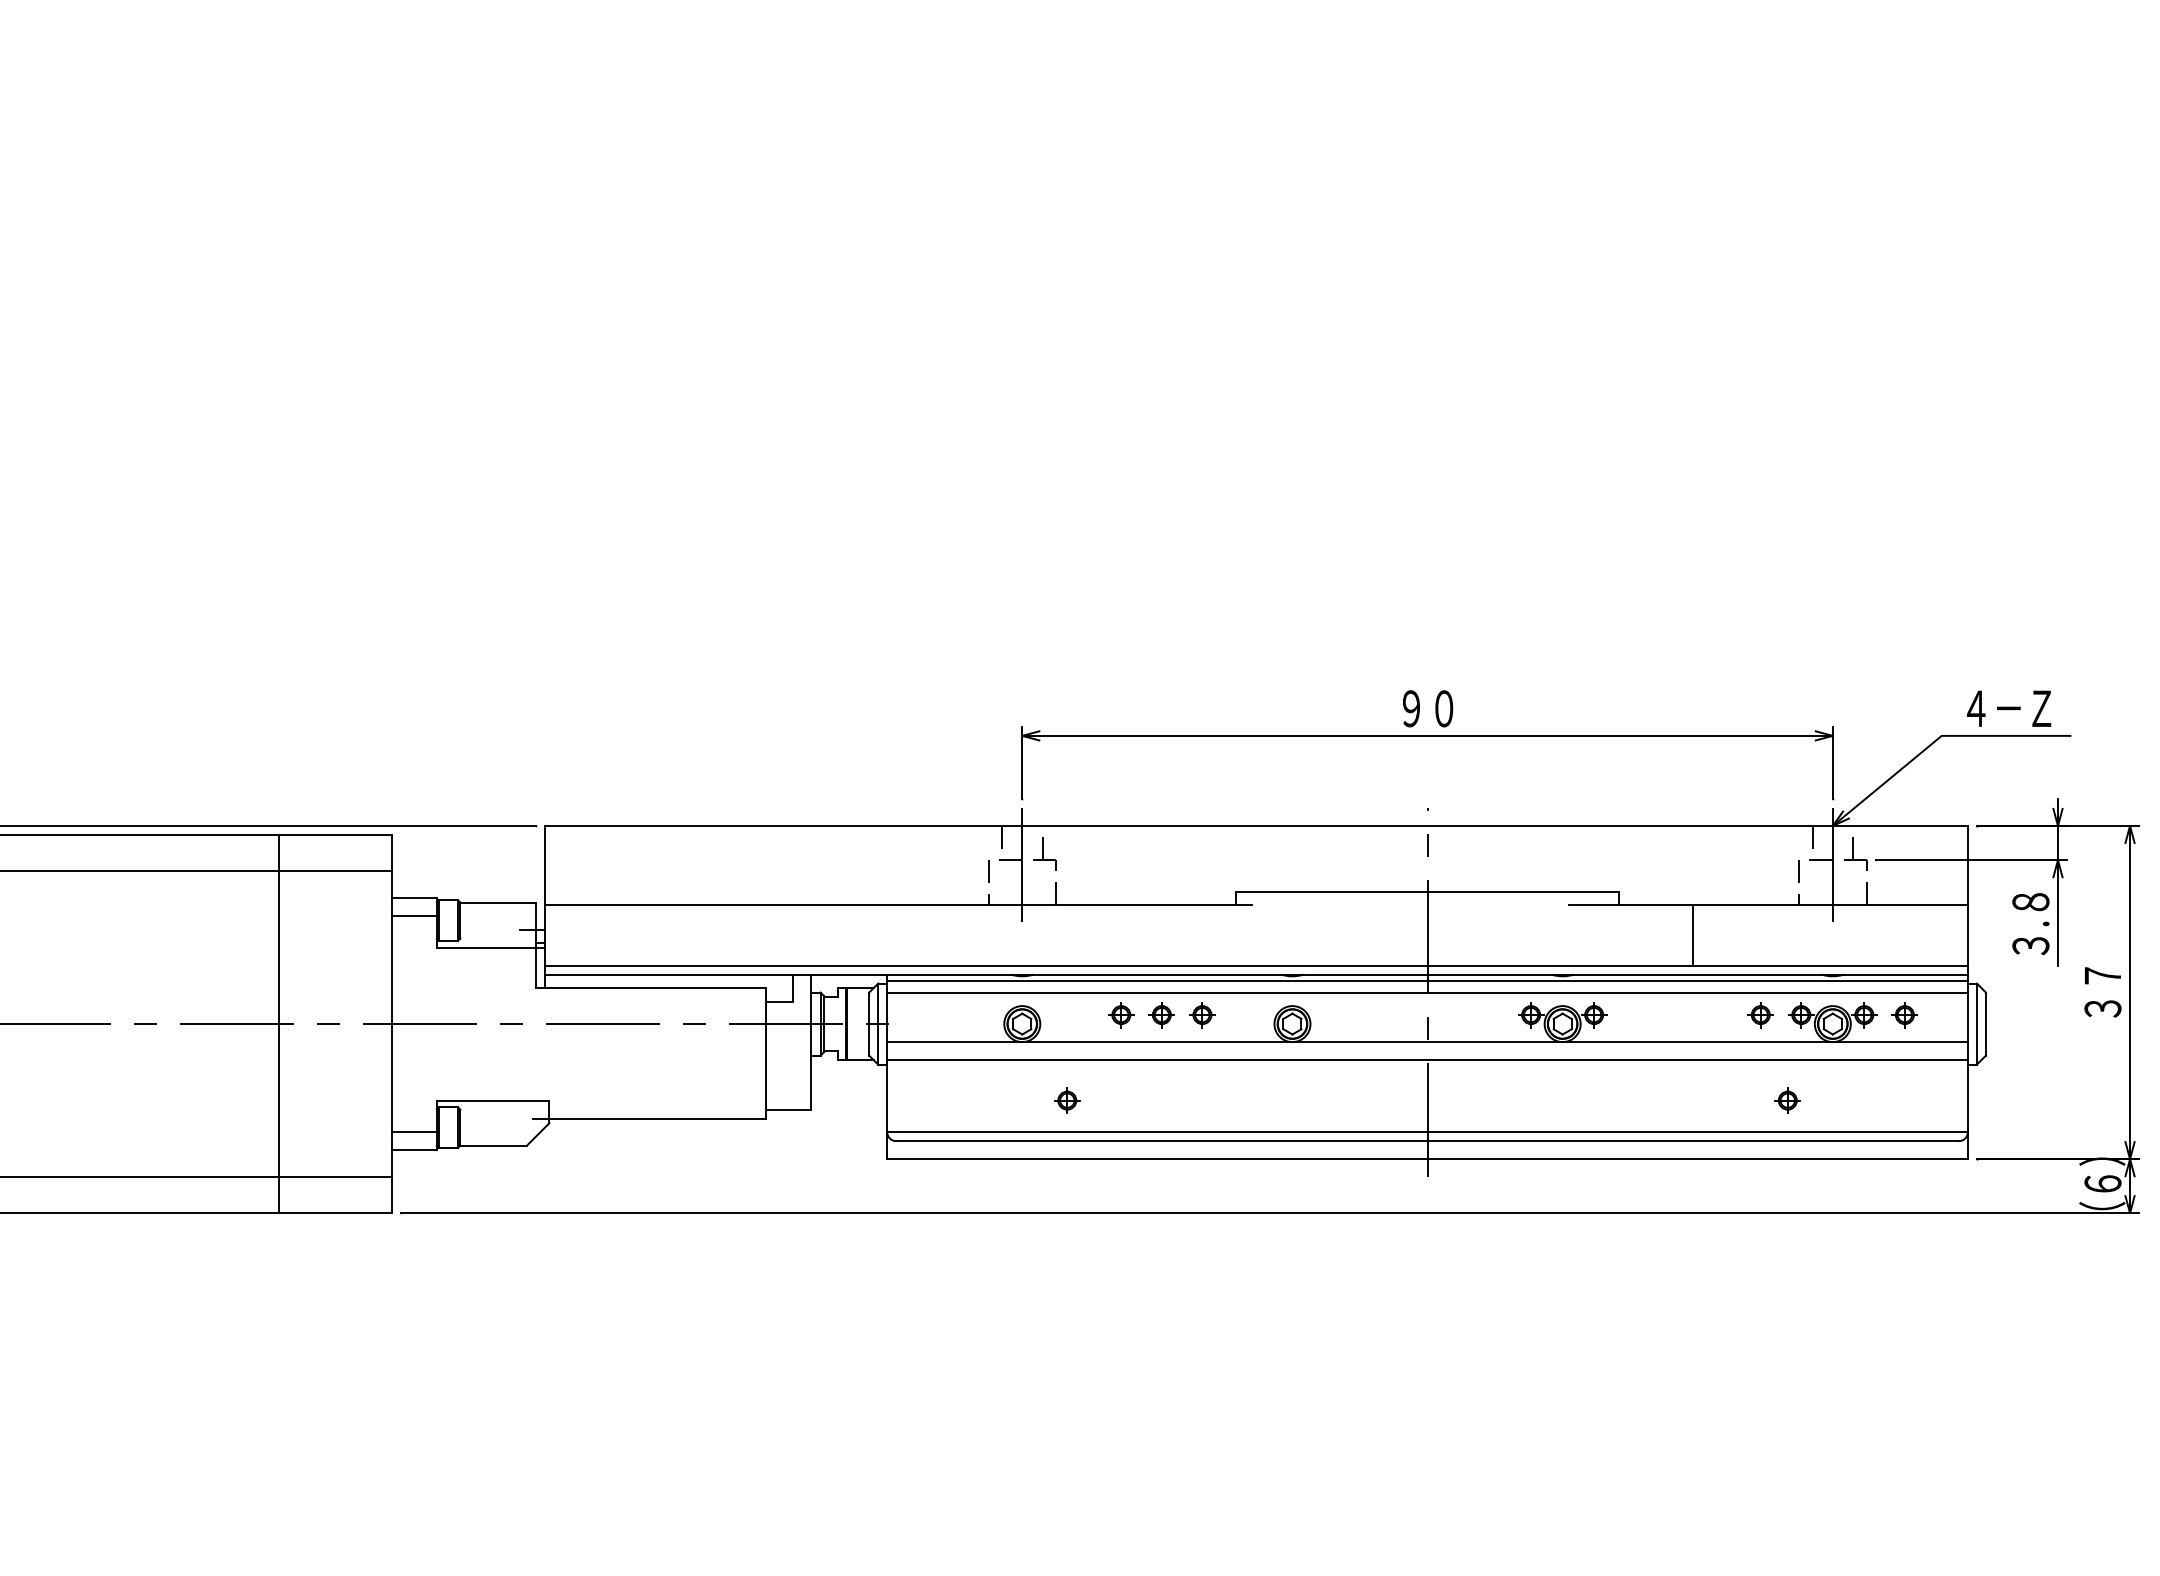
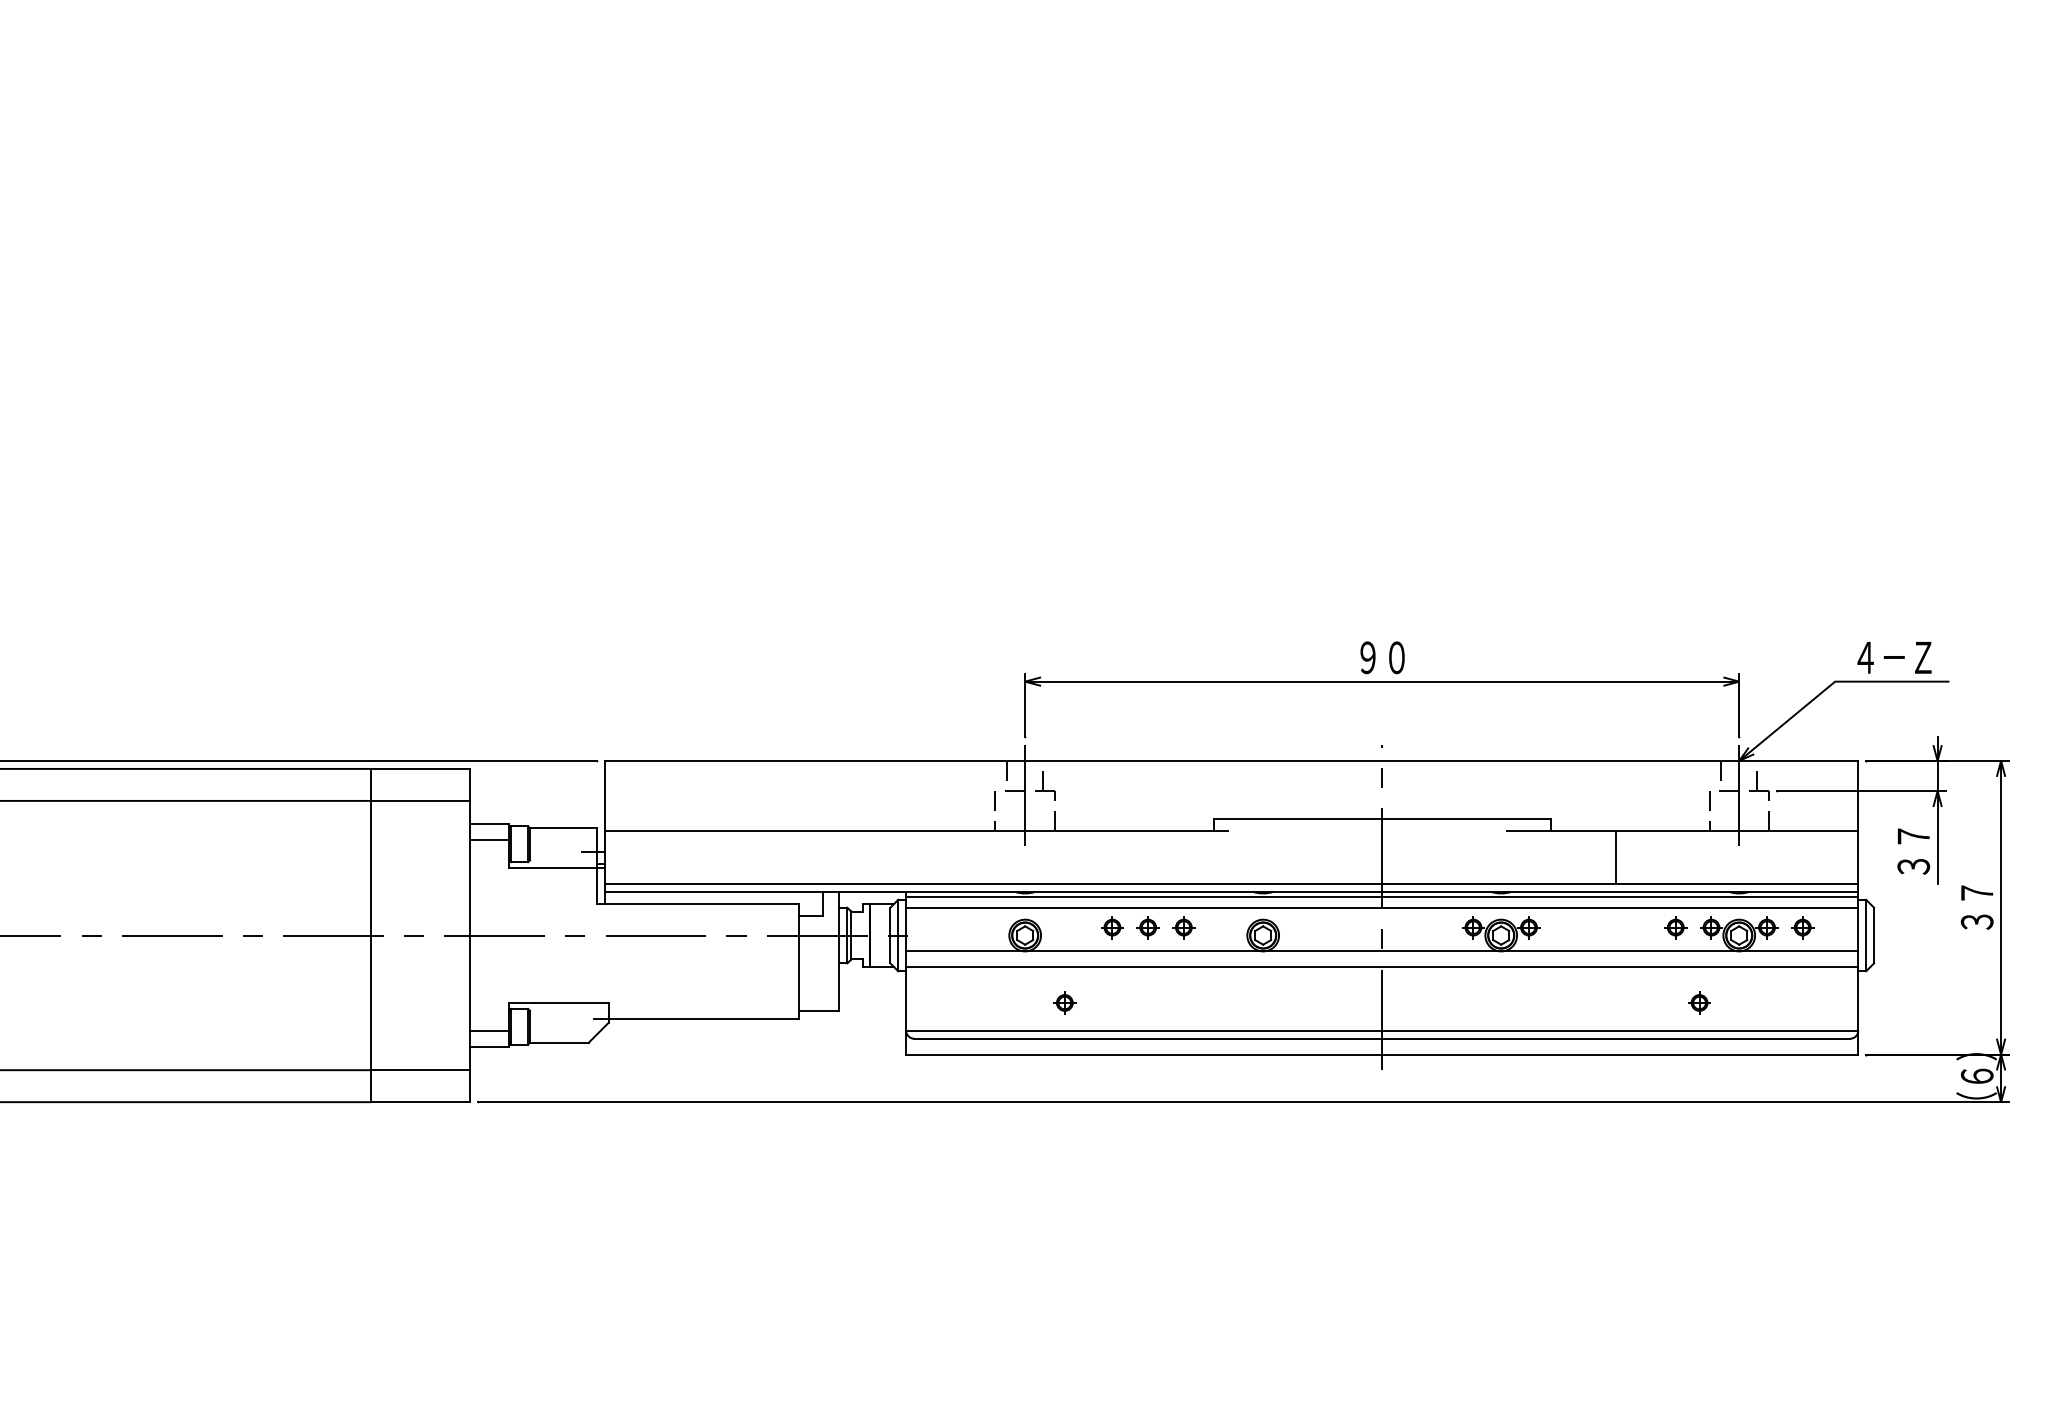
text: (2030, 909) -> (1913, 834), ３.８ -> ３７

